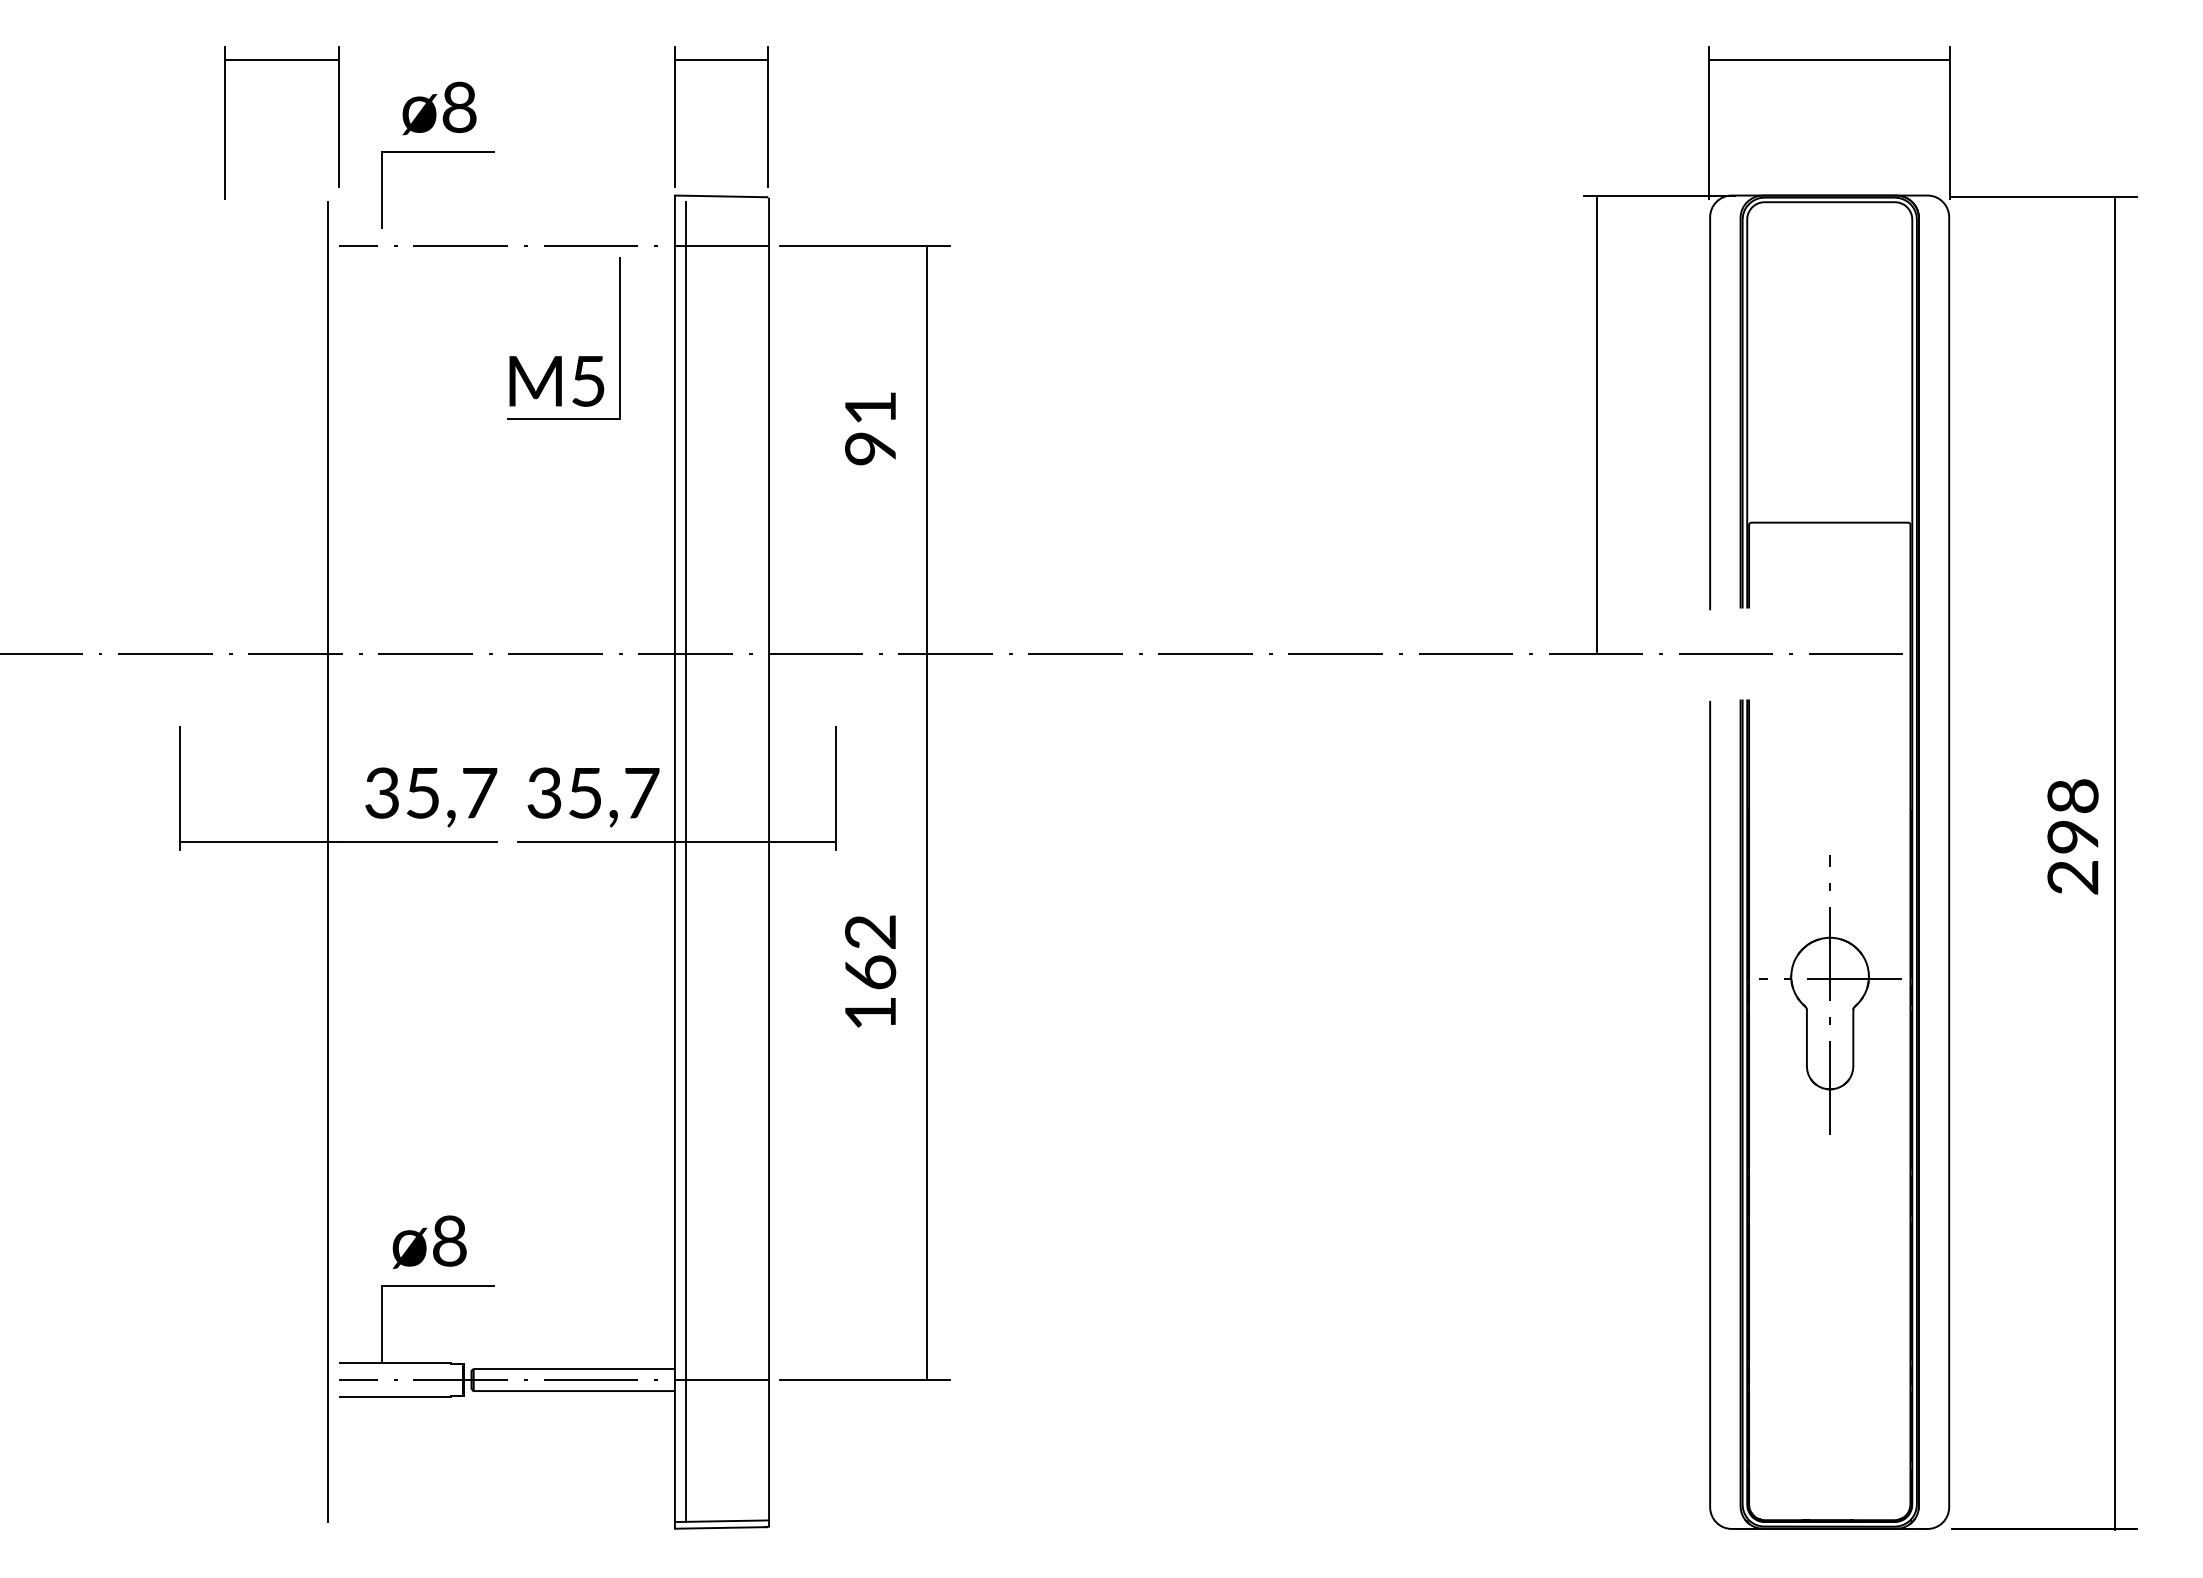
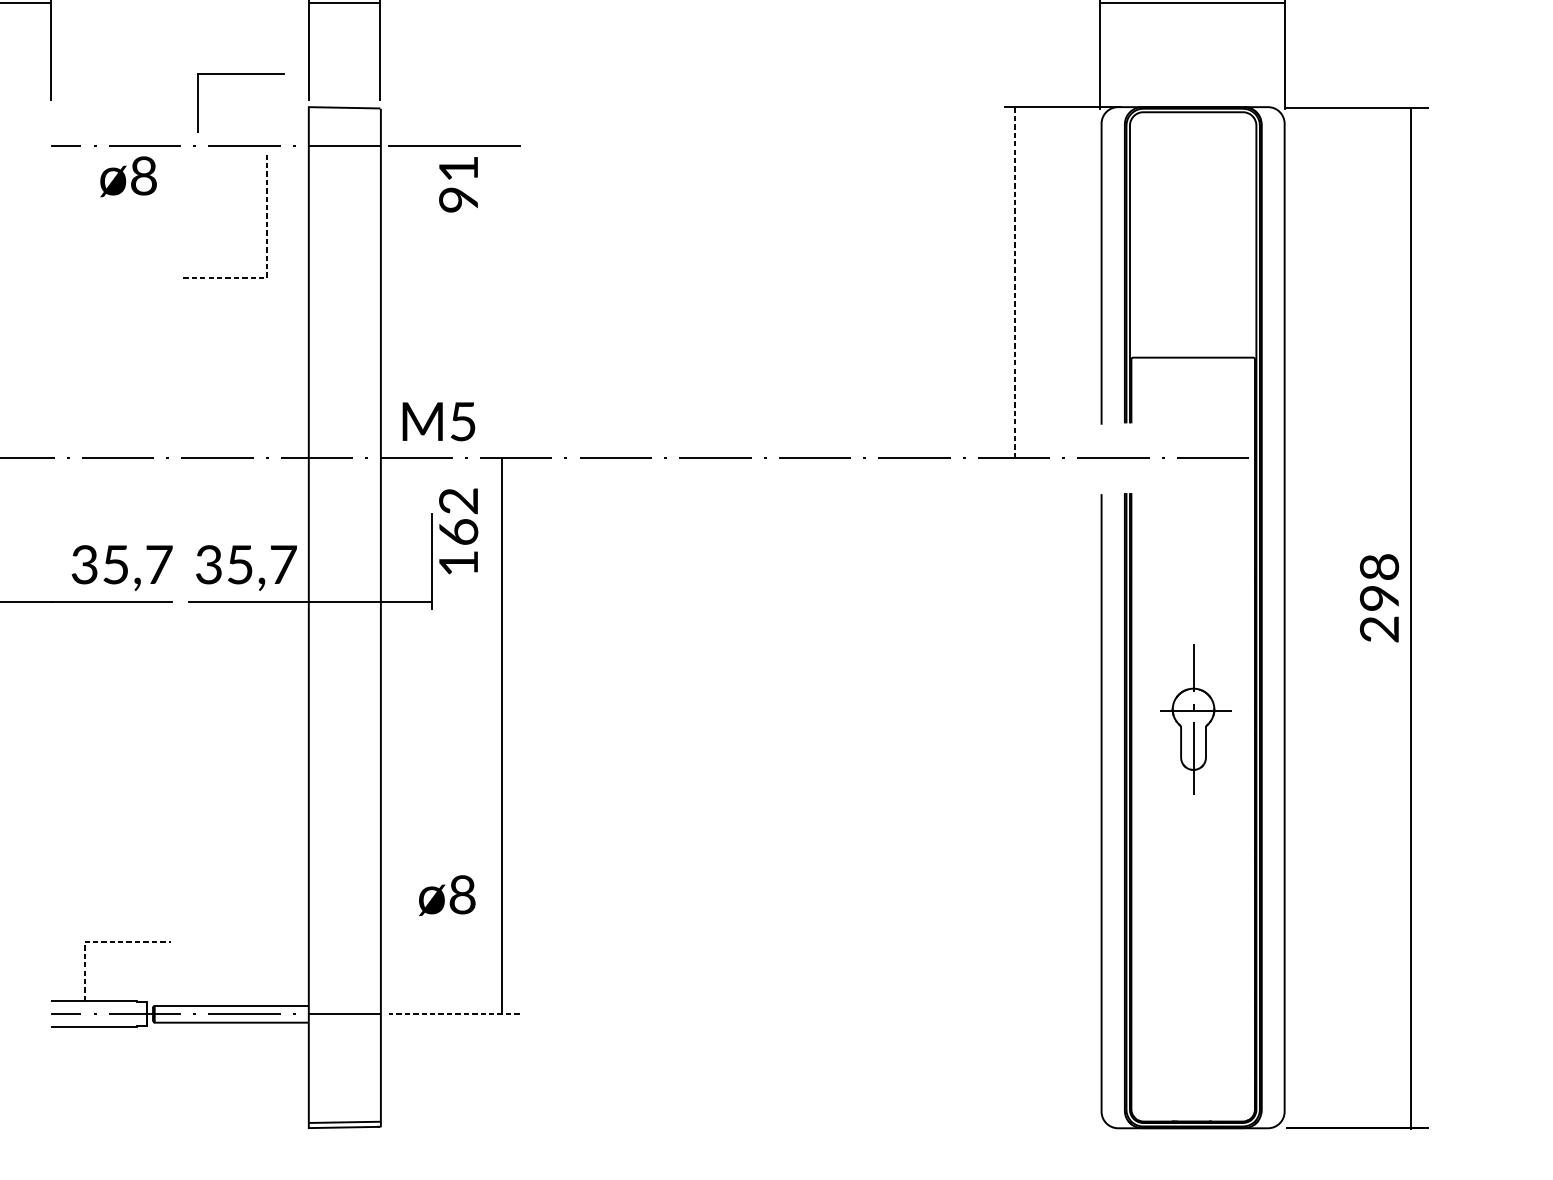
text: (439, 108) -> (128, 176), moved
line: (437, 152) -> (240, 74), moved
text: (556, 381) -> (438, 421), moved
line: (620, 396) -> (267, 261), solid -> dashed
line: (1596, 424) -> (1014, 282), solid -> dashed
text: (870, 428) -> (458, 184), moved
line: (926, 449) -> (501, 301), removed
line: (327, 862) -> (42, 617), removed
line: (686, 862) -> (317, 617), removed
text: (870, 971) -> (458, 531), moved
part: (1830, 994) -> (1193, 718), size x0.7
text: (429, 1241) -> (447, 895), moved
line: (400, 1285) -> (98, 941), solid -> dashed
line: (864, 1379) -> (453, 1013), solid -> dashed

